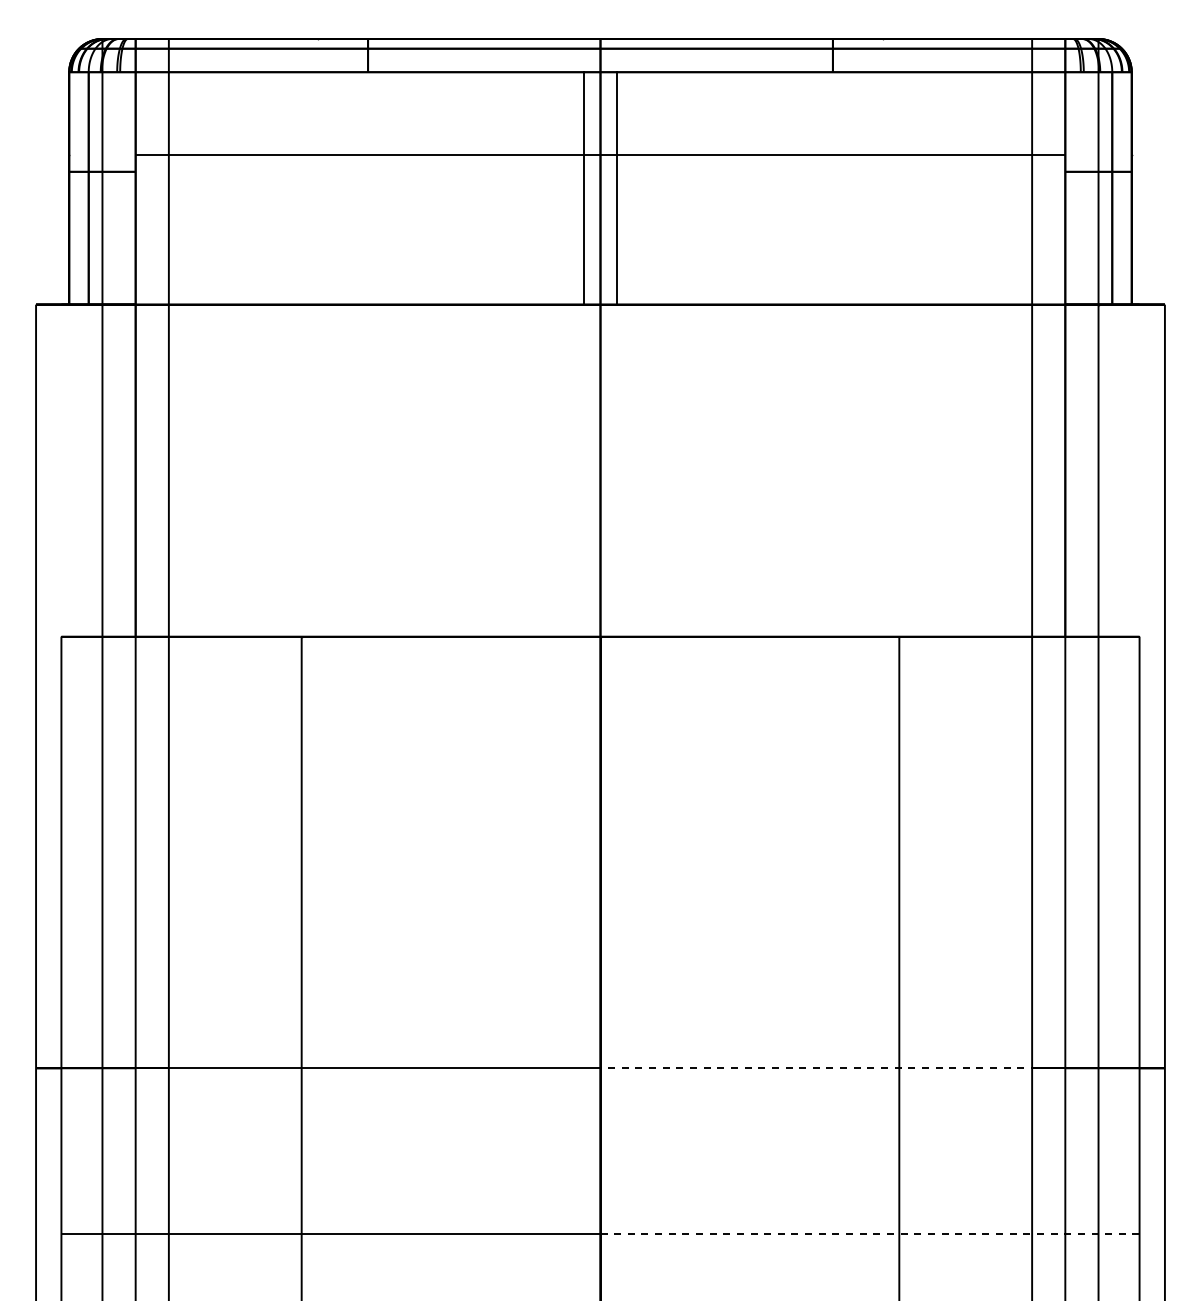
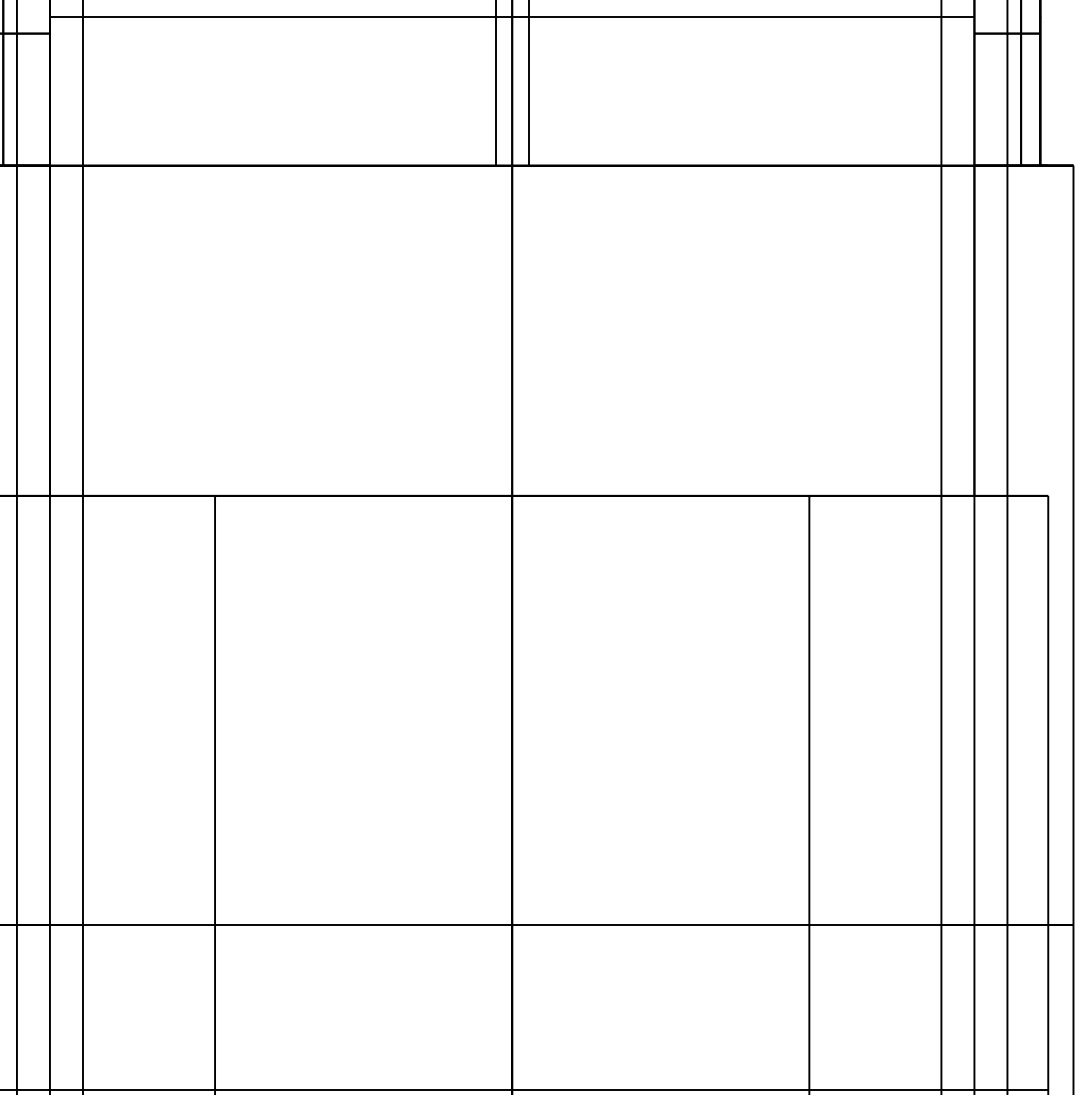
line: (832, 1068) -> (742, 925), dashed -> solid
line: (870, 1234) -> (780, 1090), dashed -> solid

